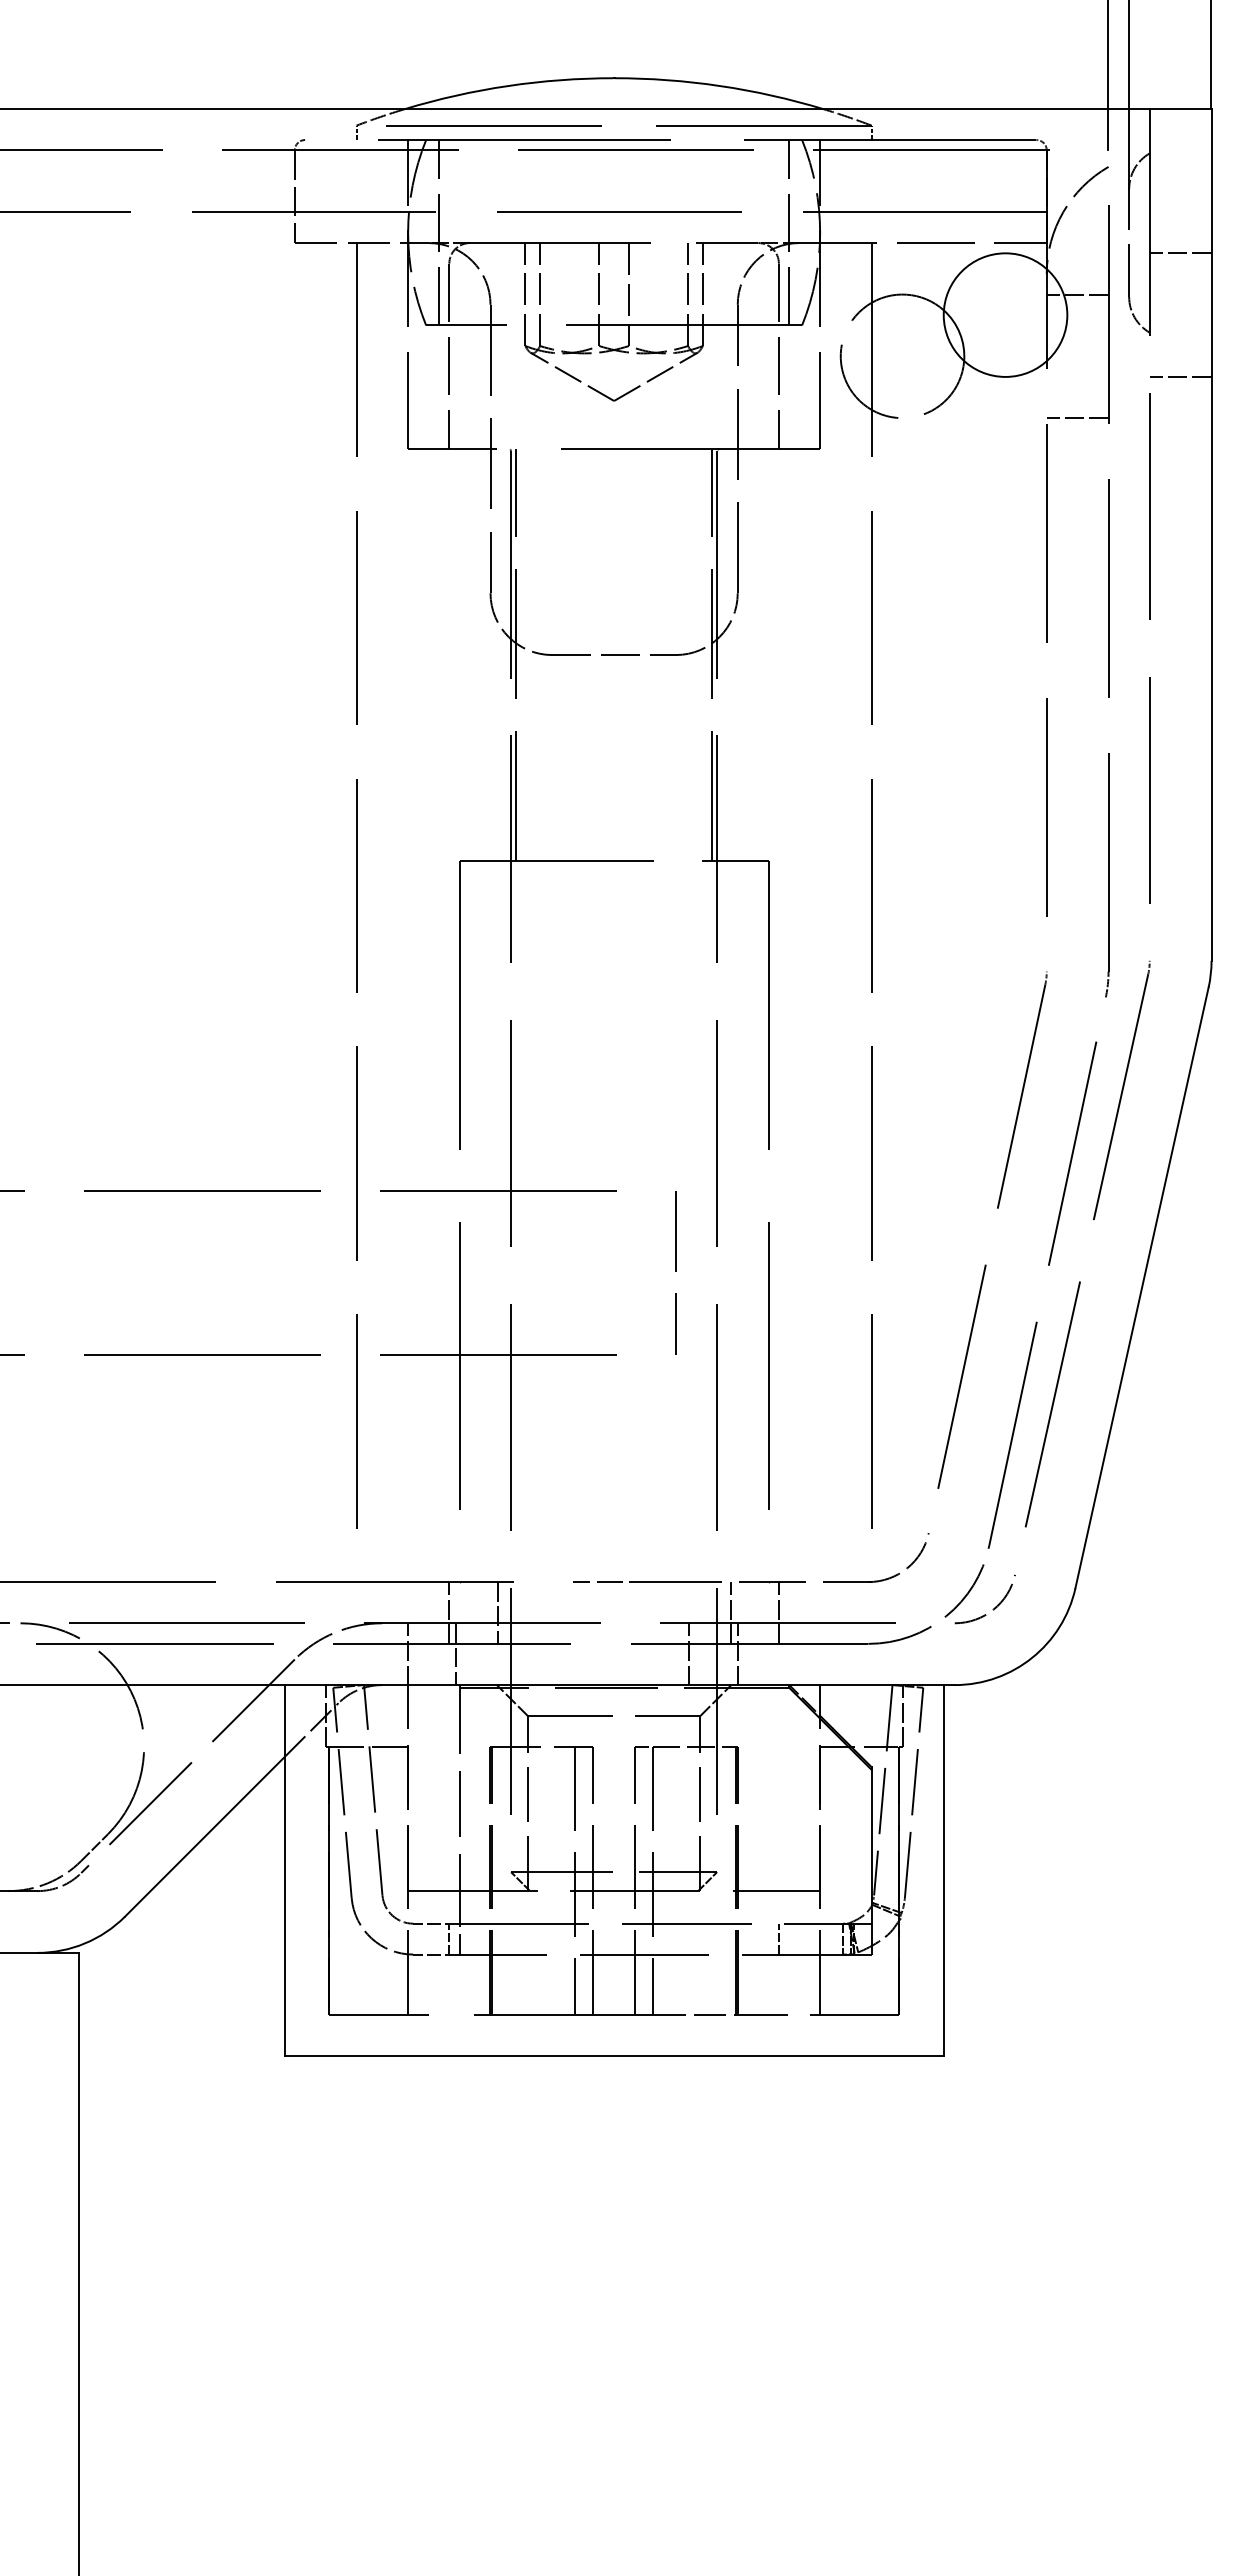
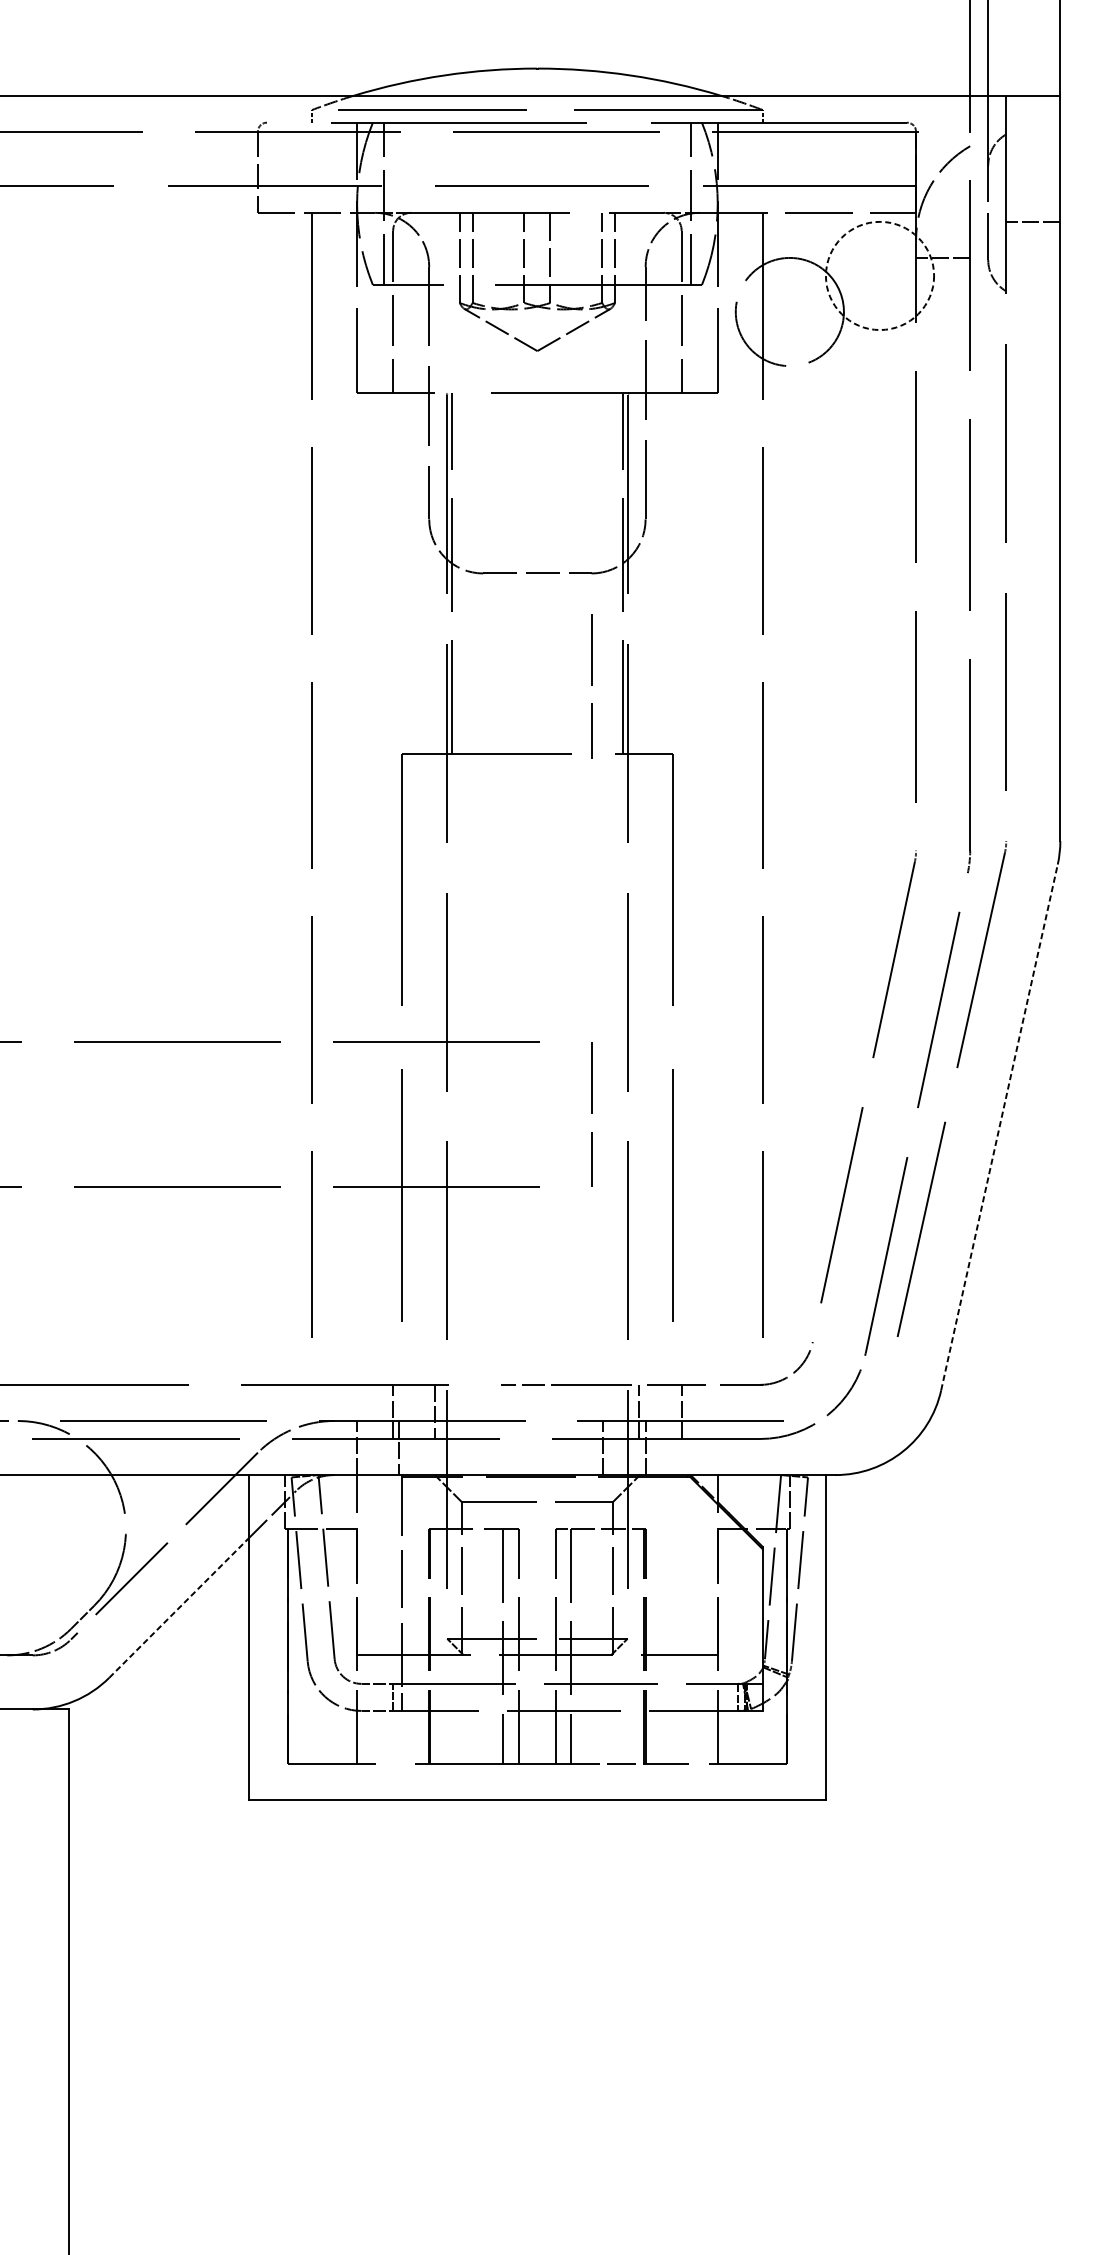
circle: (1005, 314) -> (879, 275), solid -> dashed
line: (1180, 376) -> (1033, 329), removed
line: (1077, 418) -> (943, 366), removed
line: (675, 782) -> (591, 685), added
line: (1142, 1287) -> (999, 1127), solid -> dashed
arc: (993, 1608) -> (869, 1408), removed
line: (204, 1836) -> (178, 1607), solid -> dashed
line: (778, 1938) -> (681, 1696), removed

